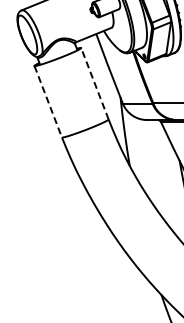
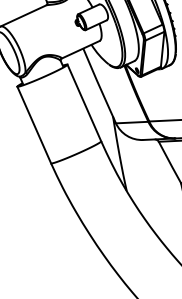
line: (94, 83) -> (83, 102), dashed -> solid
line: (48, 102) -> (34, 125), dashed -> solid

